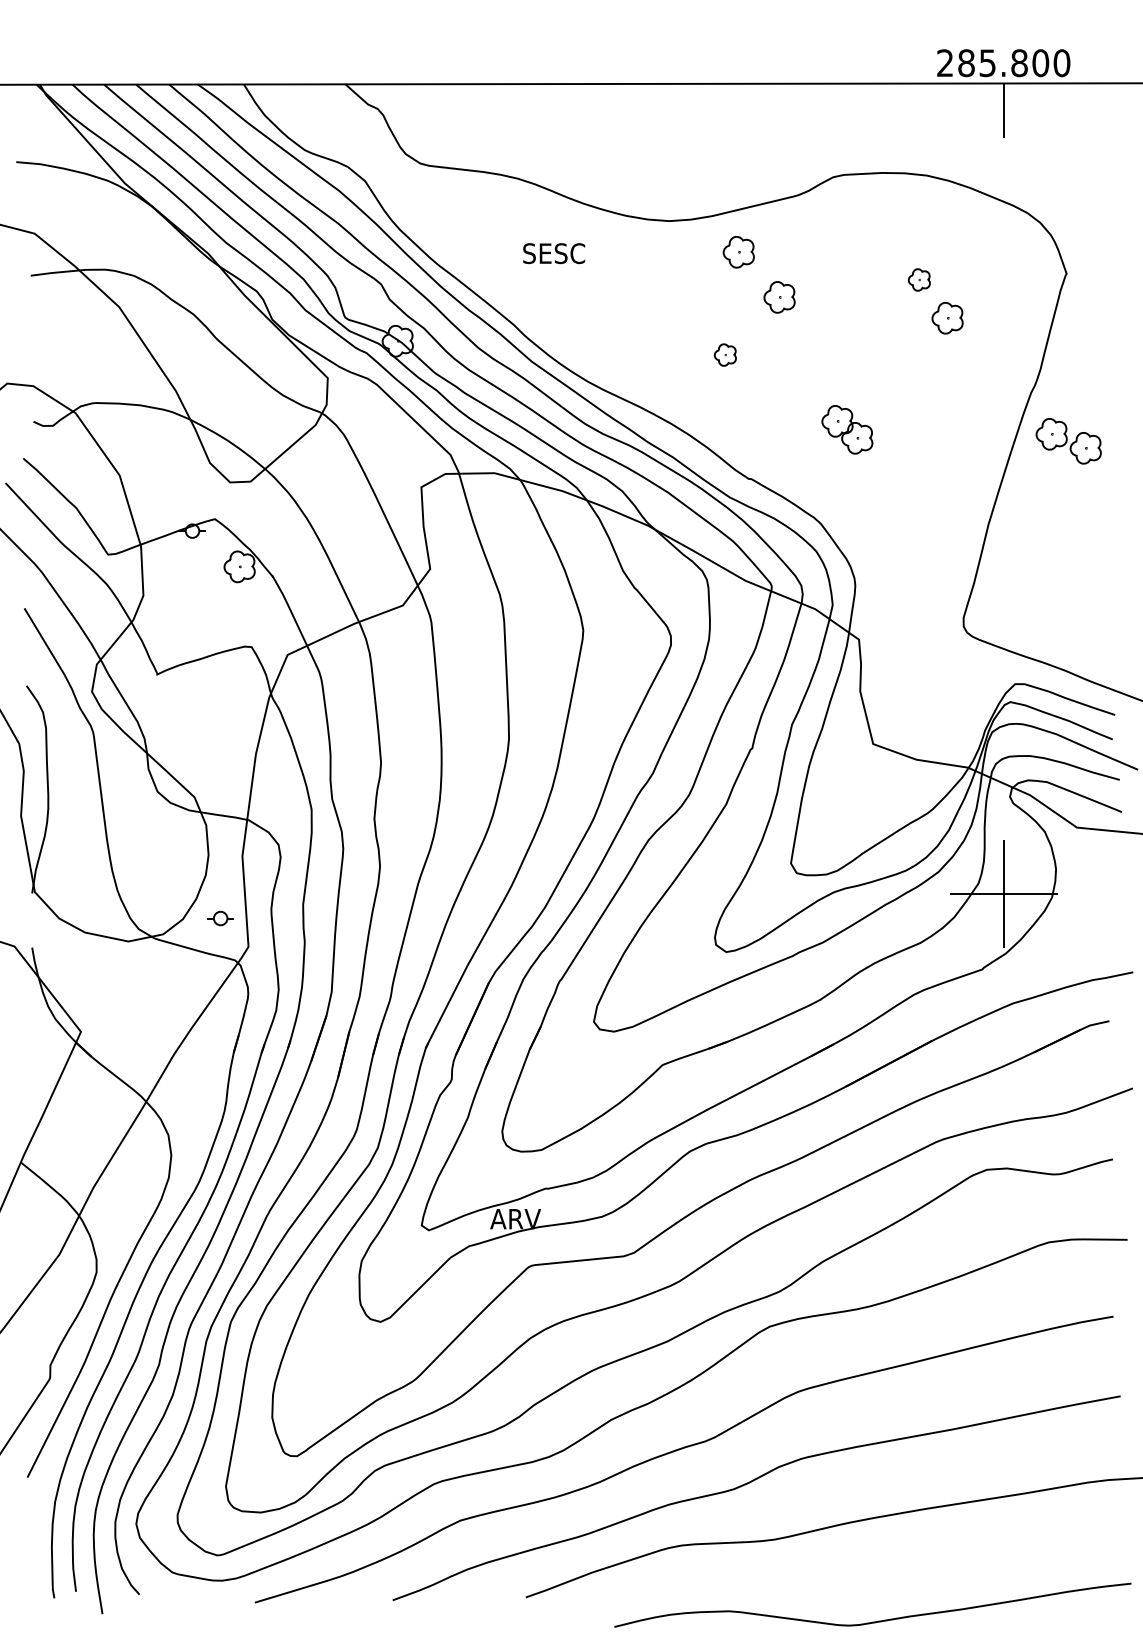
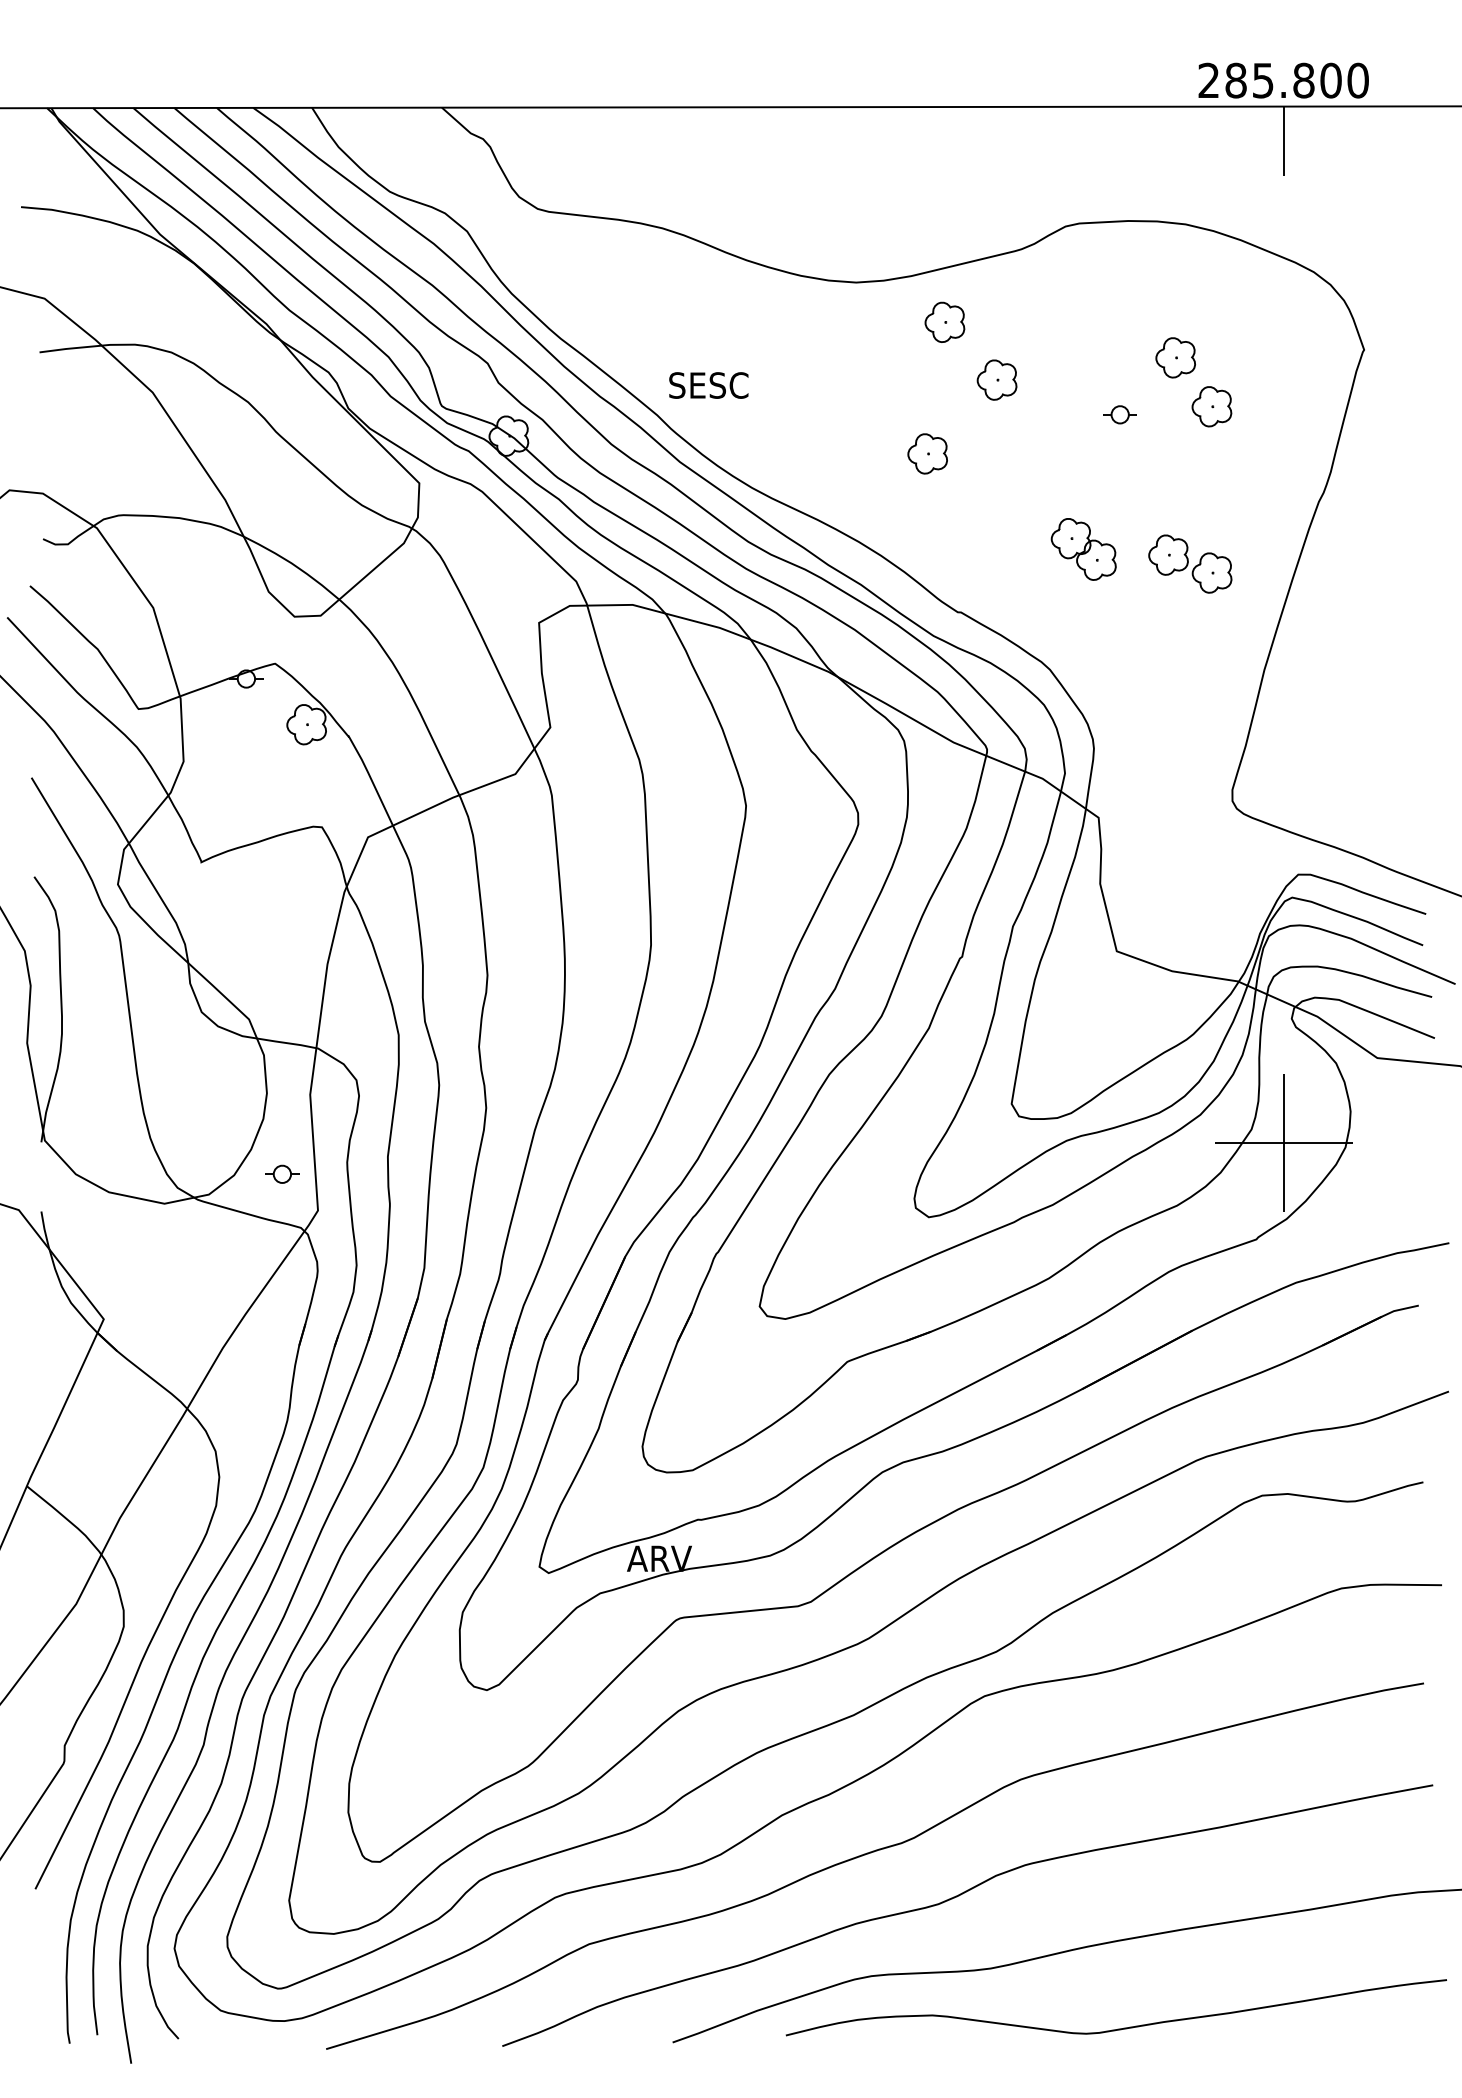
text: (554, 253) -> (709, 385), moved
part: (919, 279) -> (1175, 357), size x1.43
part: (875, 324) -> (1119, 414), added
part: (725, 354) -> (927, 453), size x1.43
part: (1068, 441) -> (1190, 564), moved
curve: (872, 1621) -> (1115, 2028), moved

